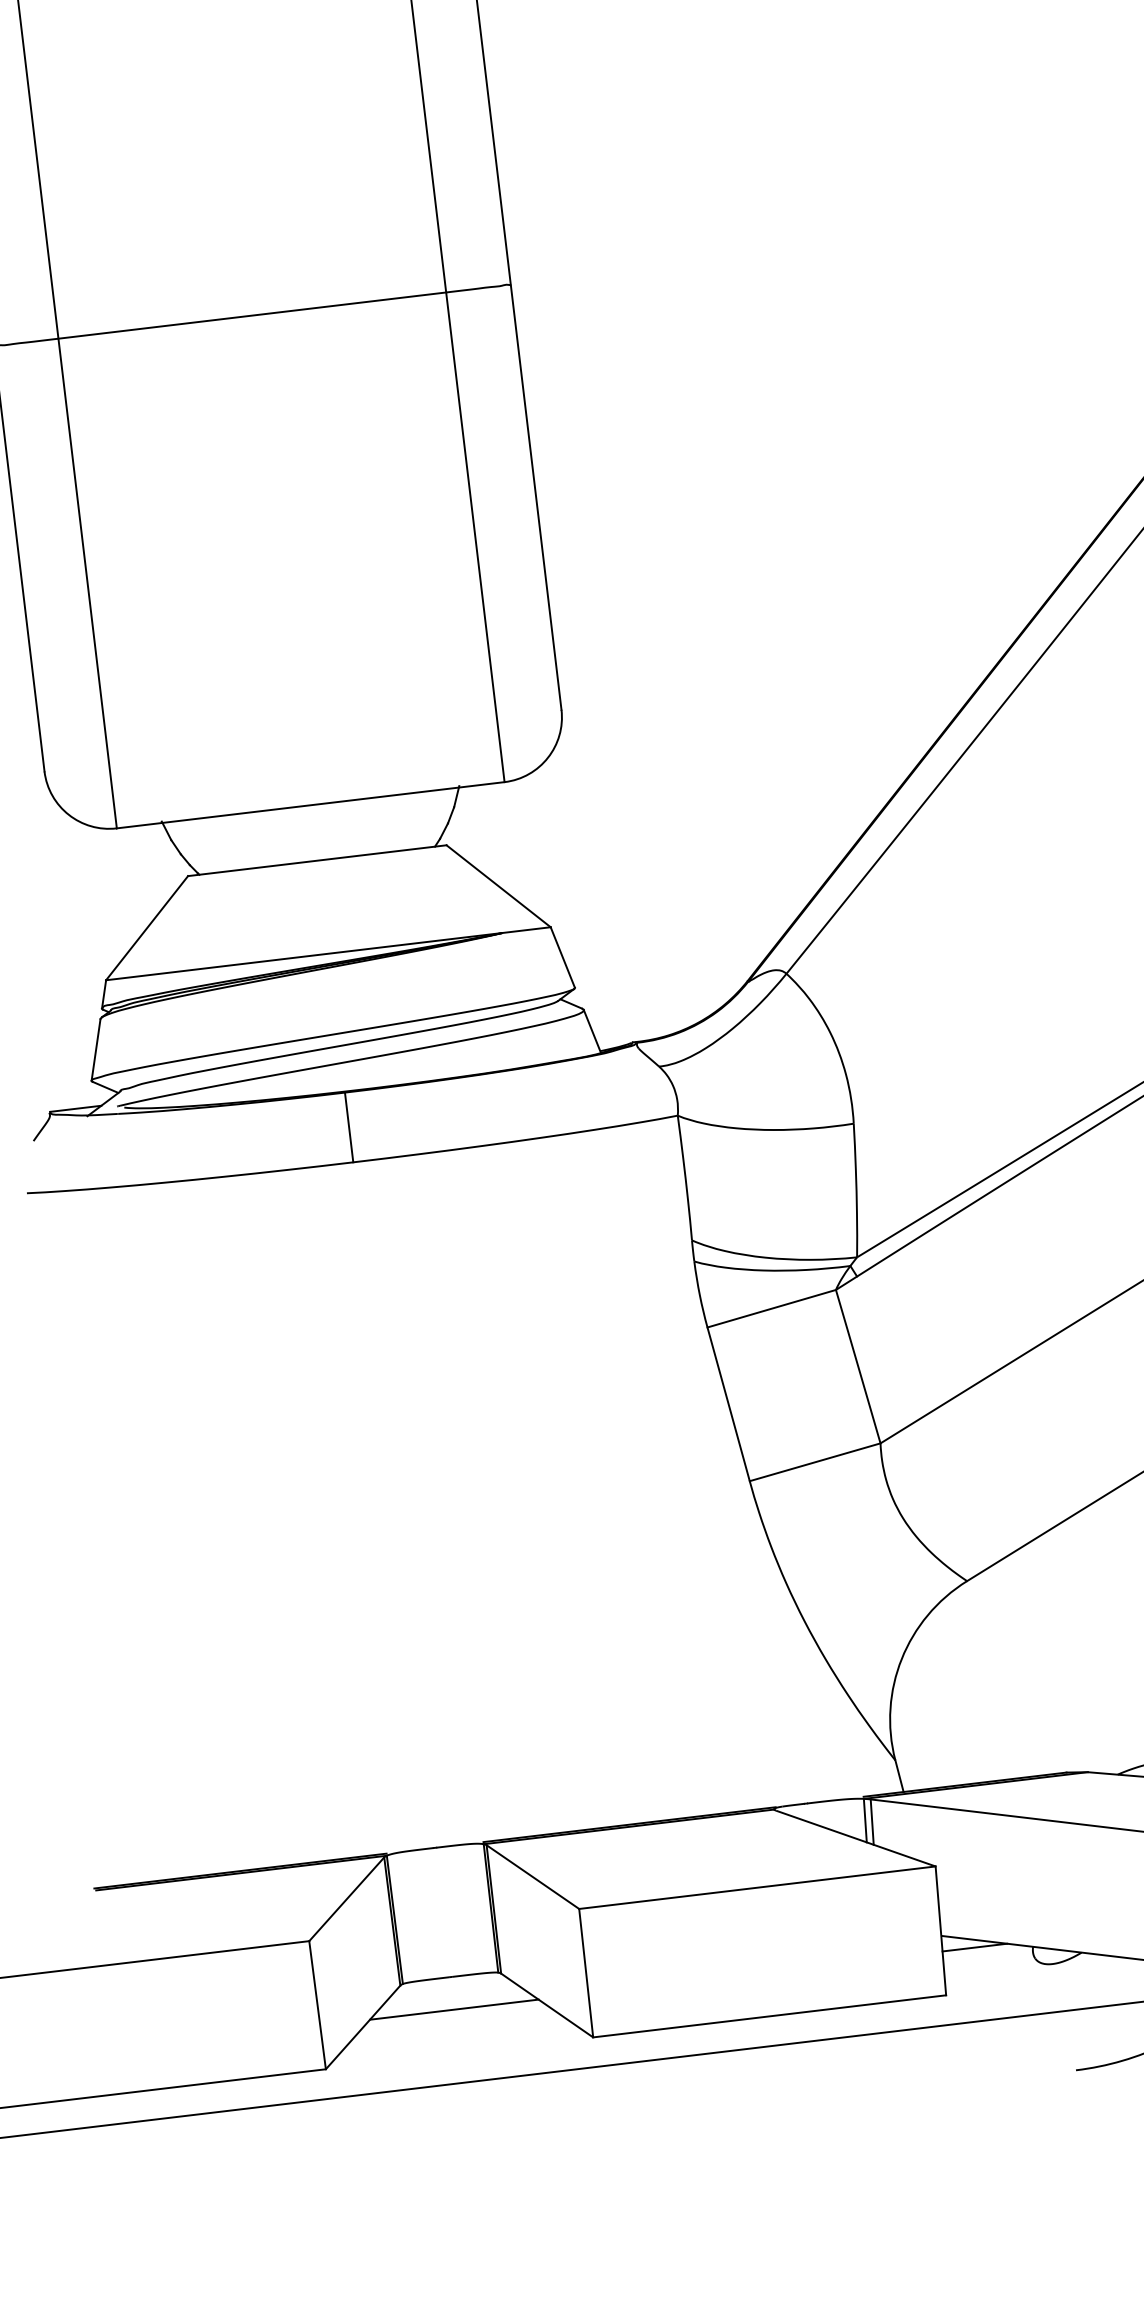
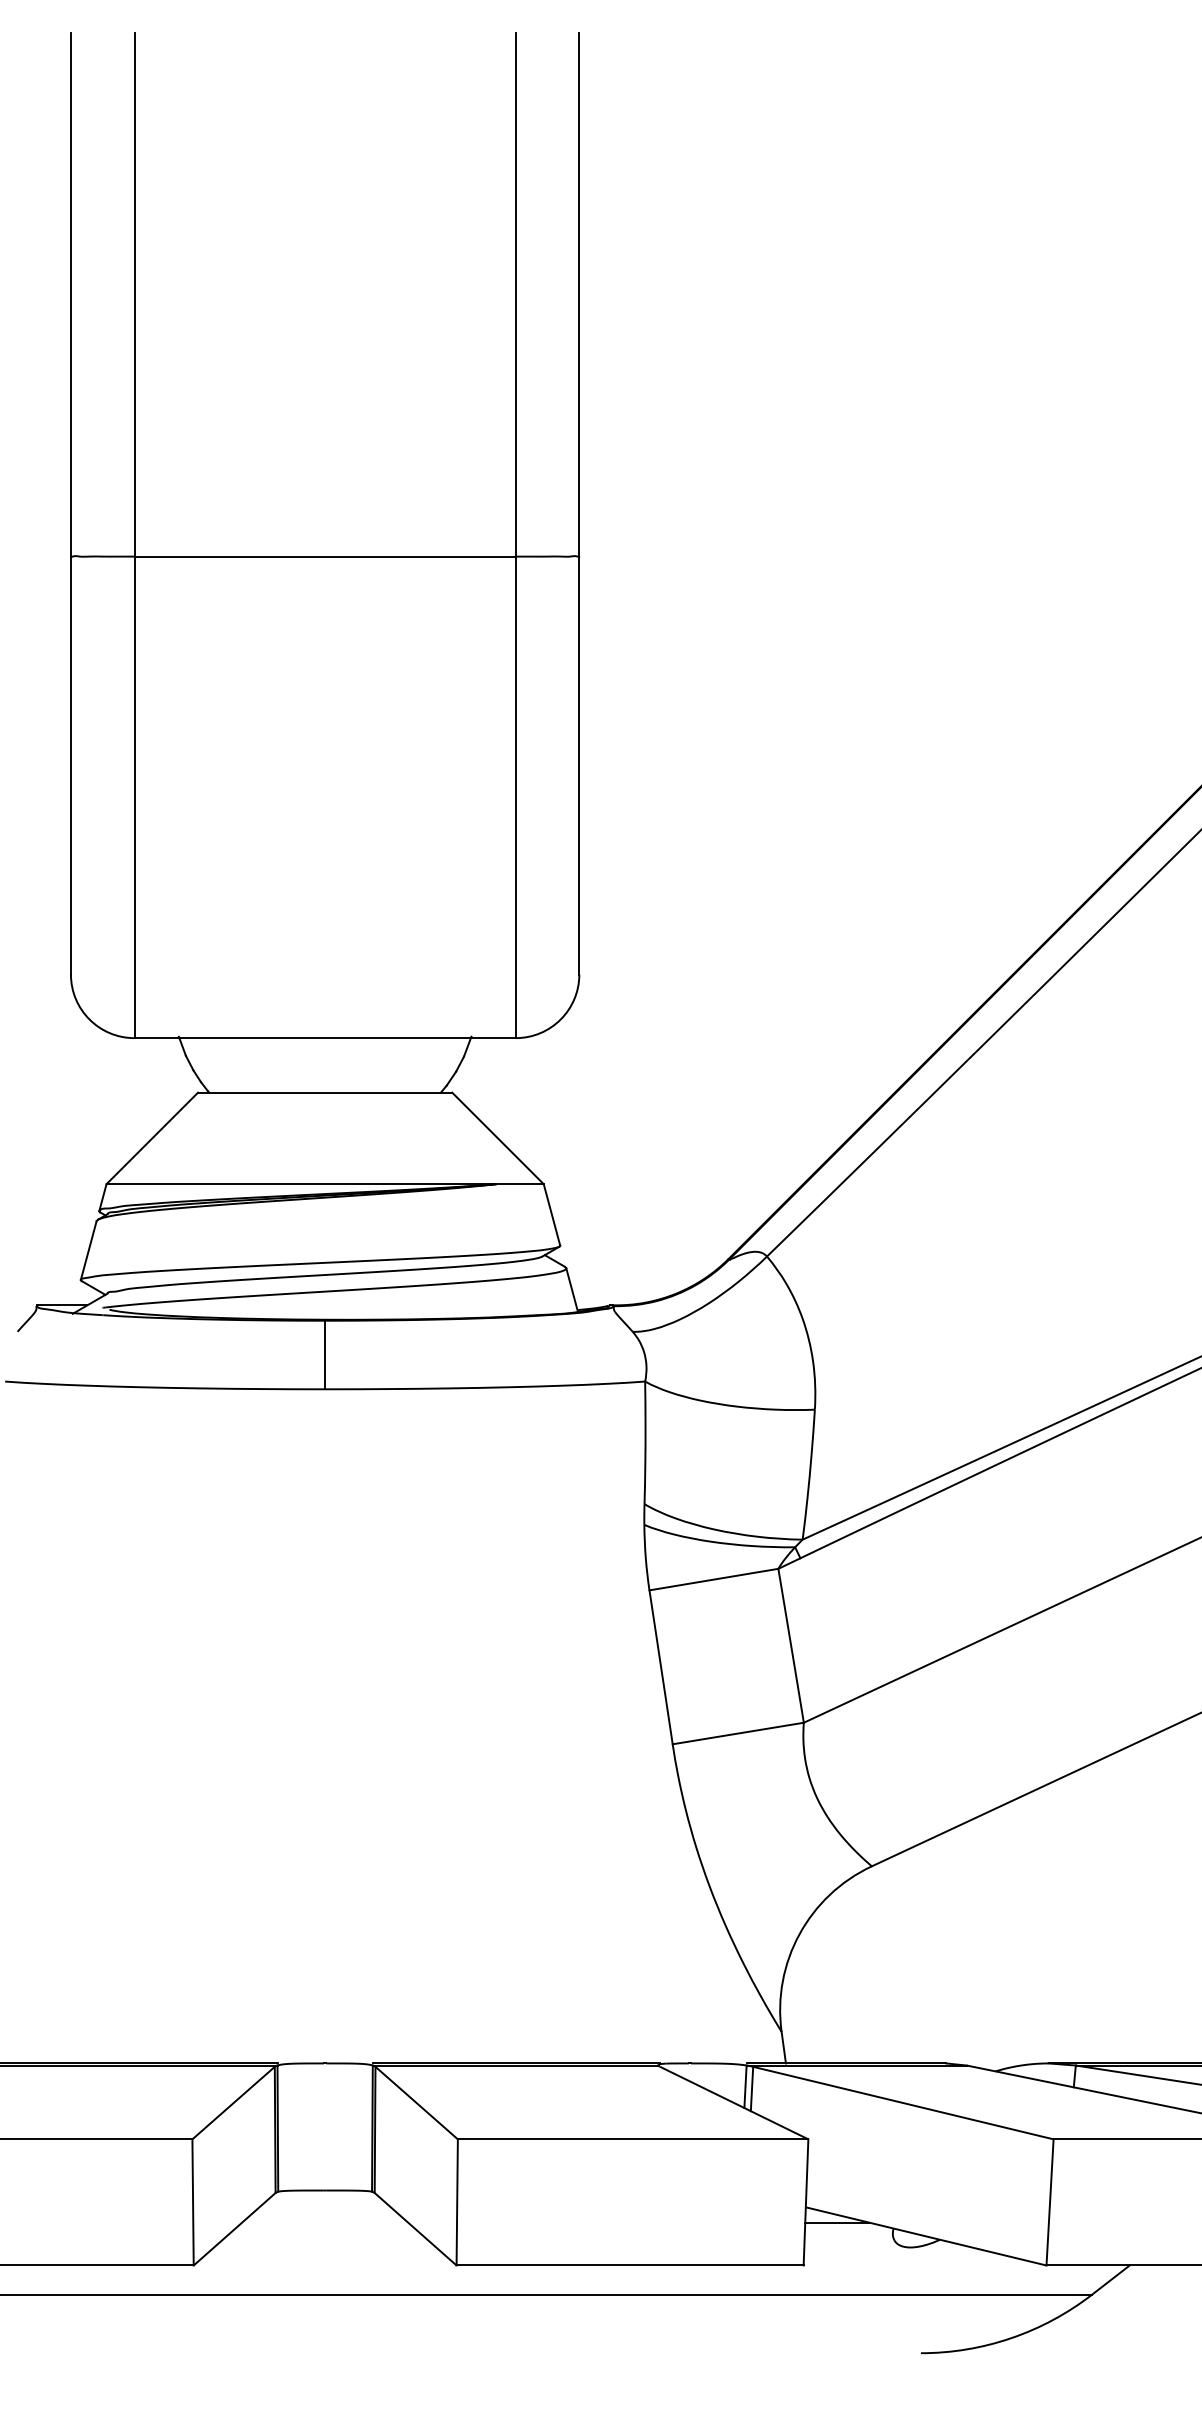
line: (454, 2009) -> (325, 2222), removed

